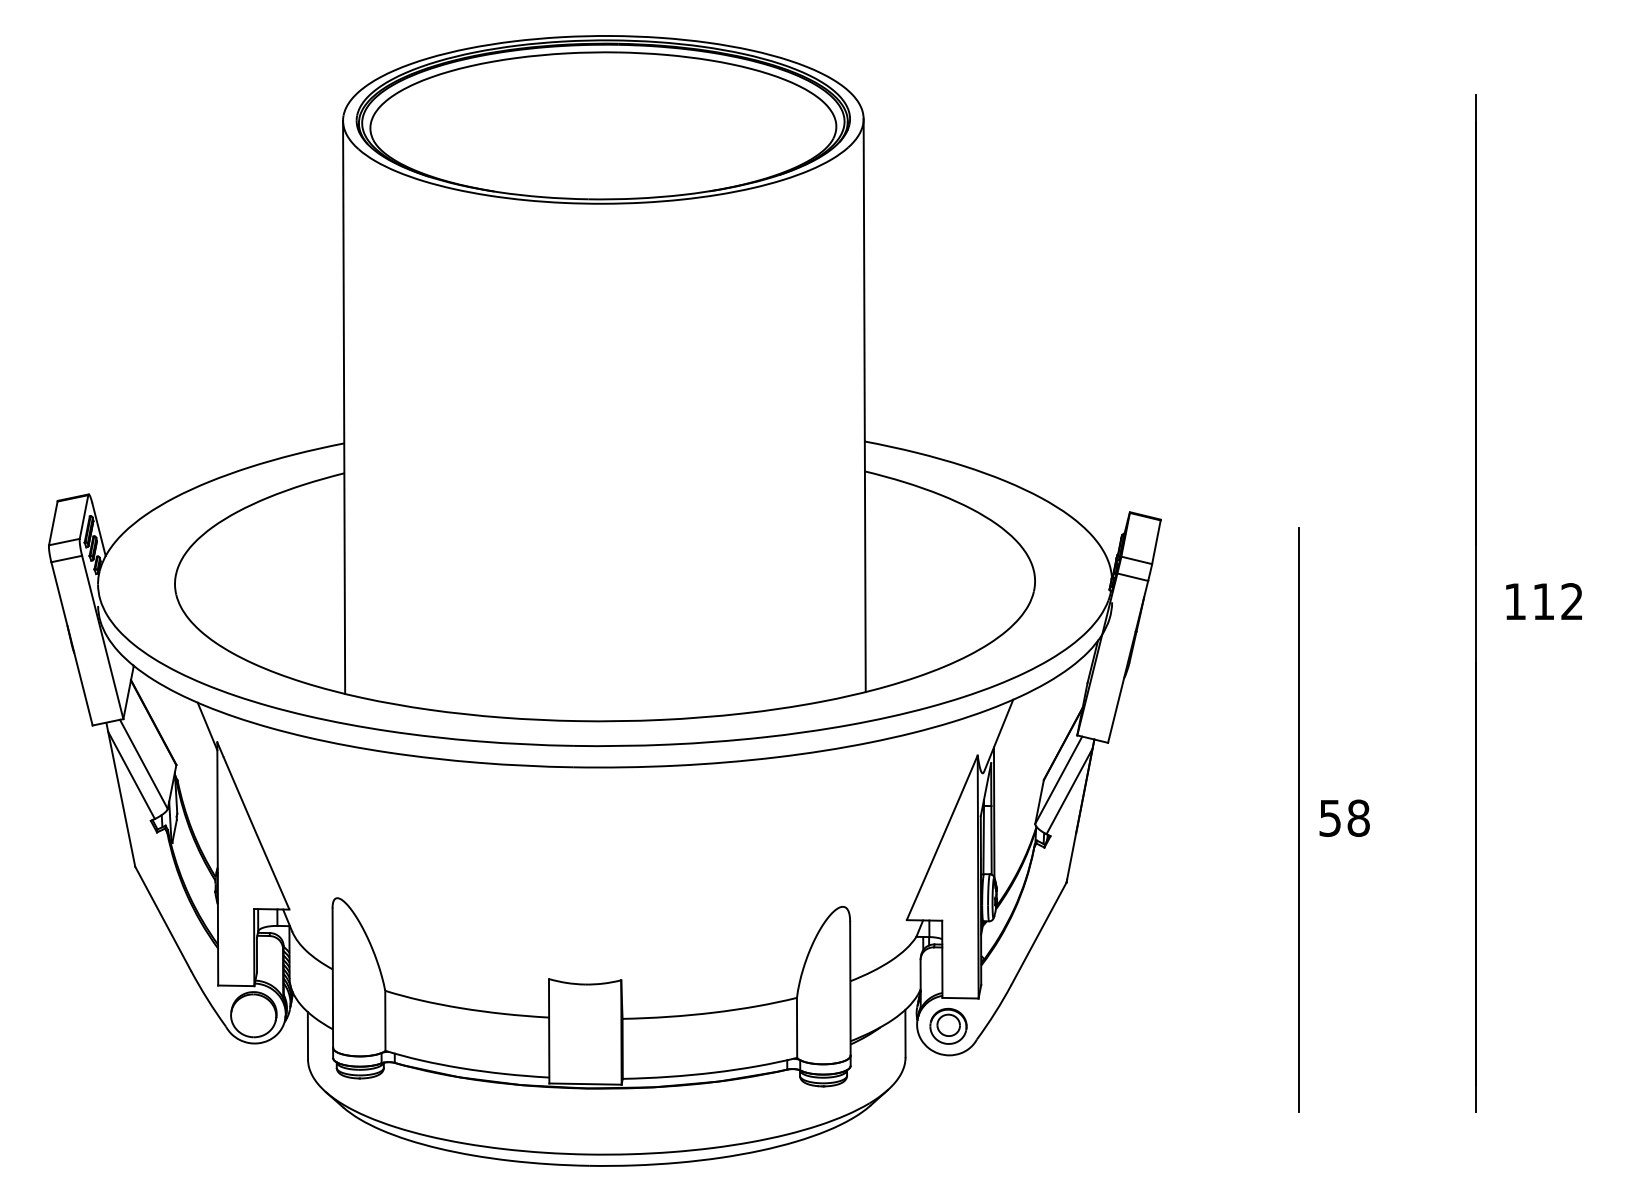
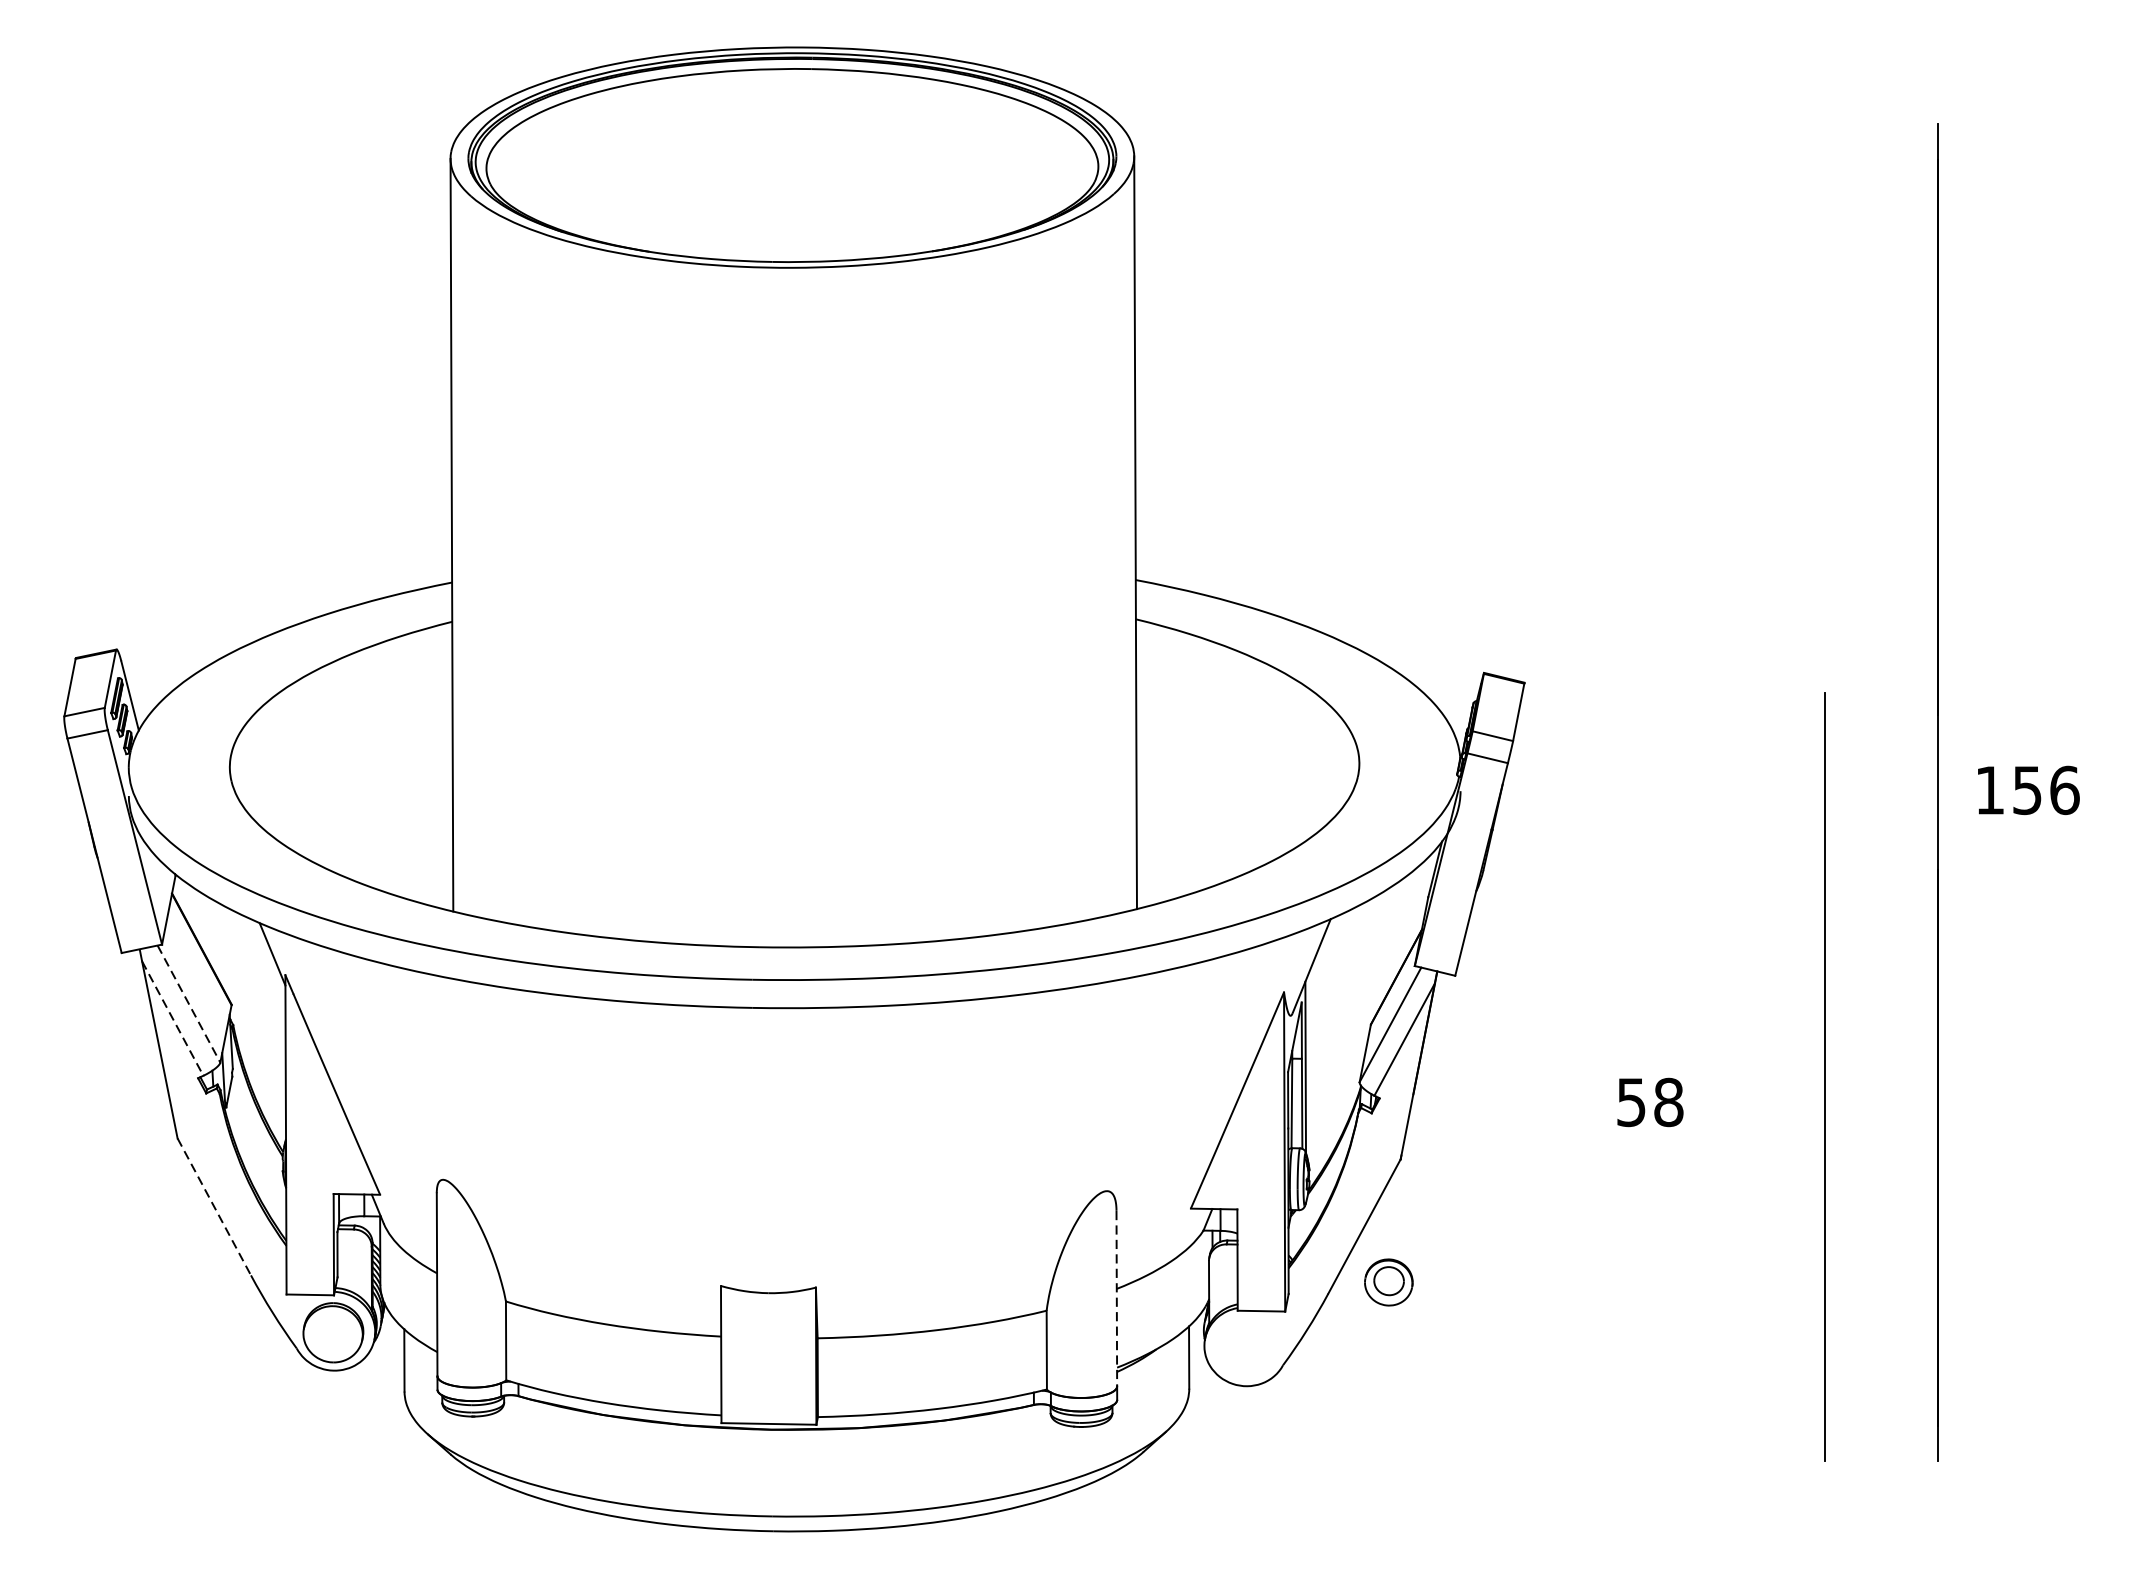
text: (1558, 601) -> (2046, 790), 112 -> 156
line: (143, 764) -> (188, 1004), solid -> dashed
line: (131, 775) -> (172, 1018), solid -> dashed
text: (1344, 817) -> (1650, 1101), moved
line: (1298, 819) -> (1824, 1076), moved
line: (163, 919) -> (214, 1207), solid -> dashed
line: (850, 988) -> (1116, 1298), solid -> dashed
part: (948, 1025) -> (1388, 1281), moved

